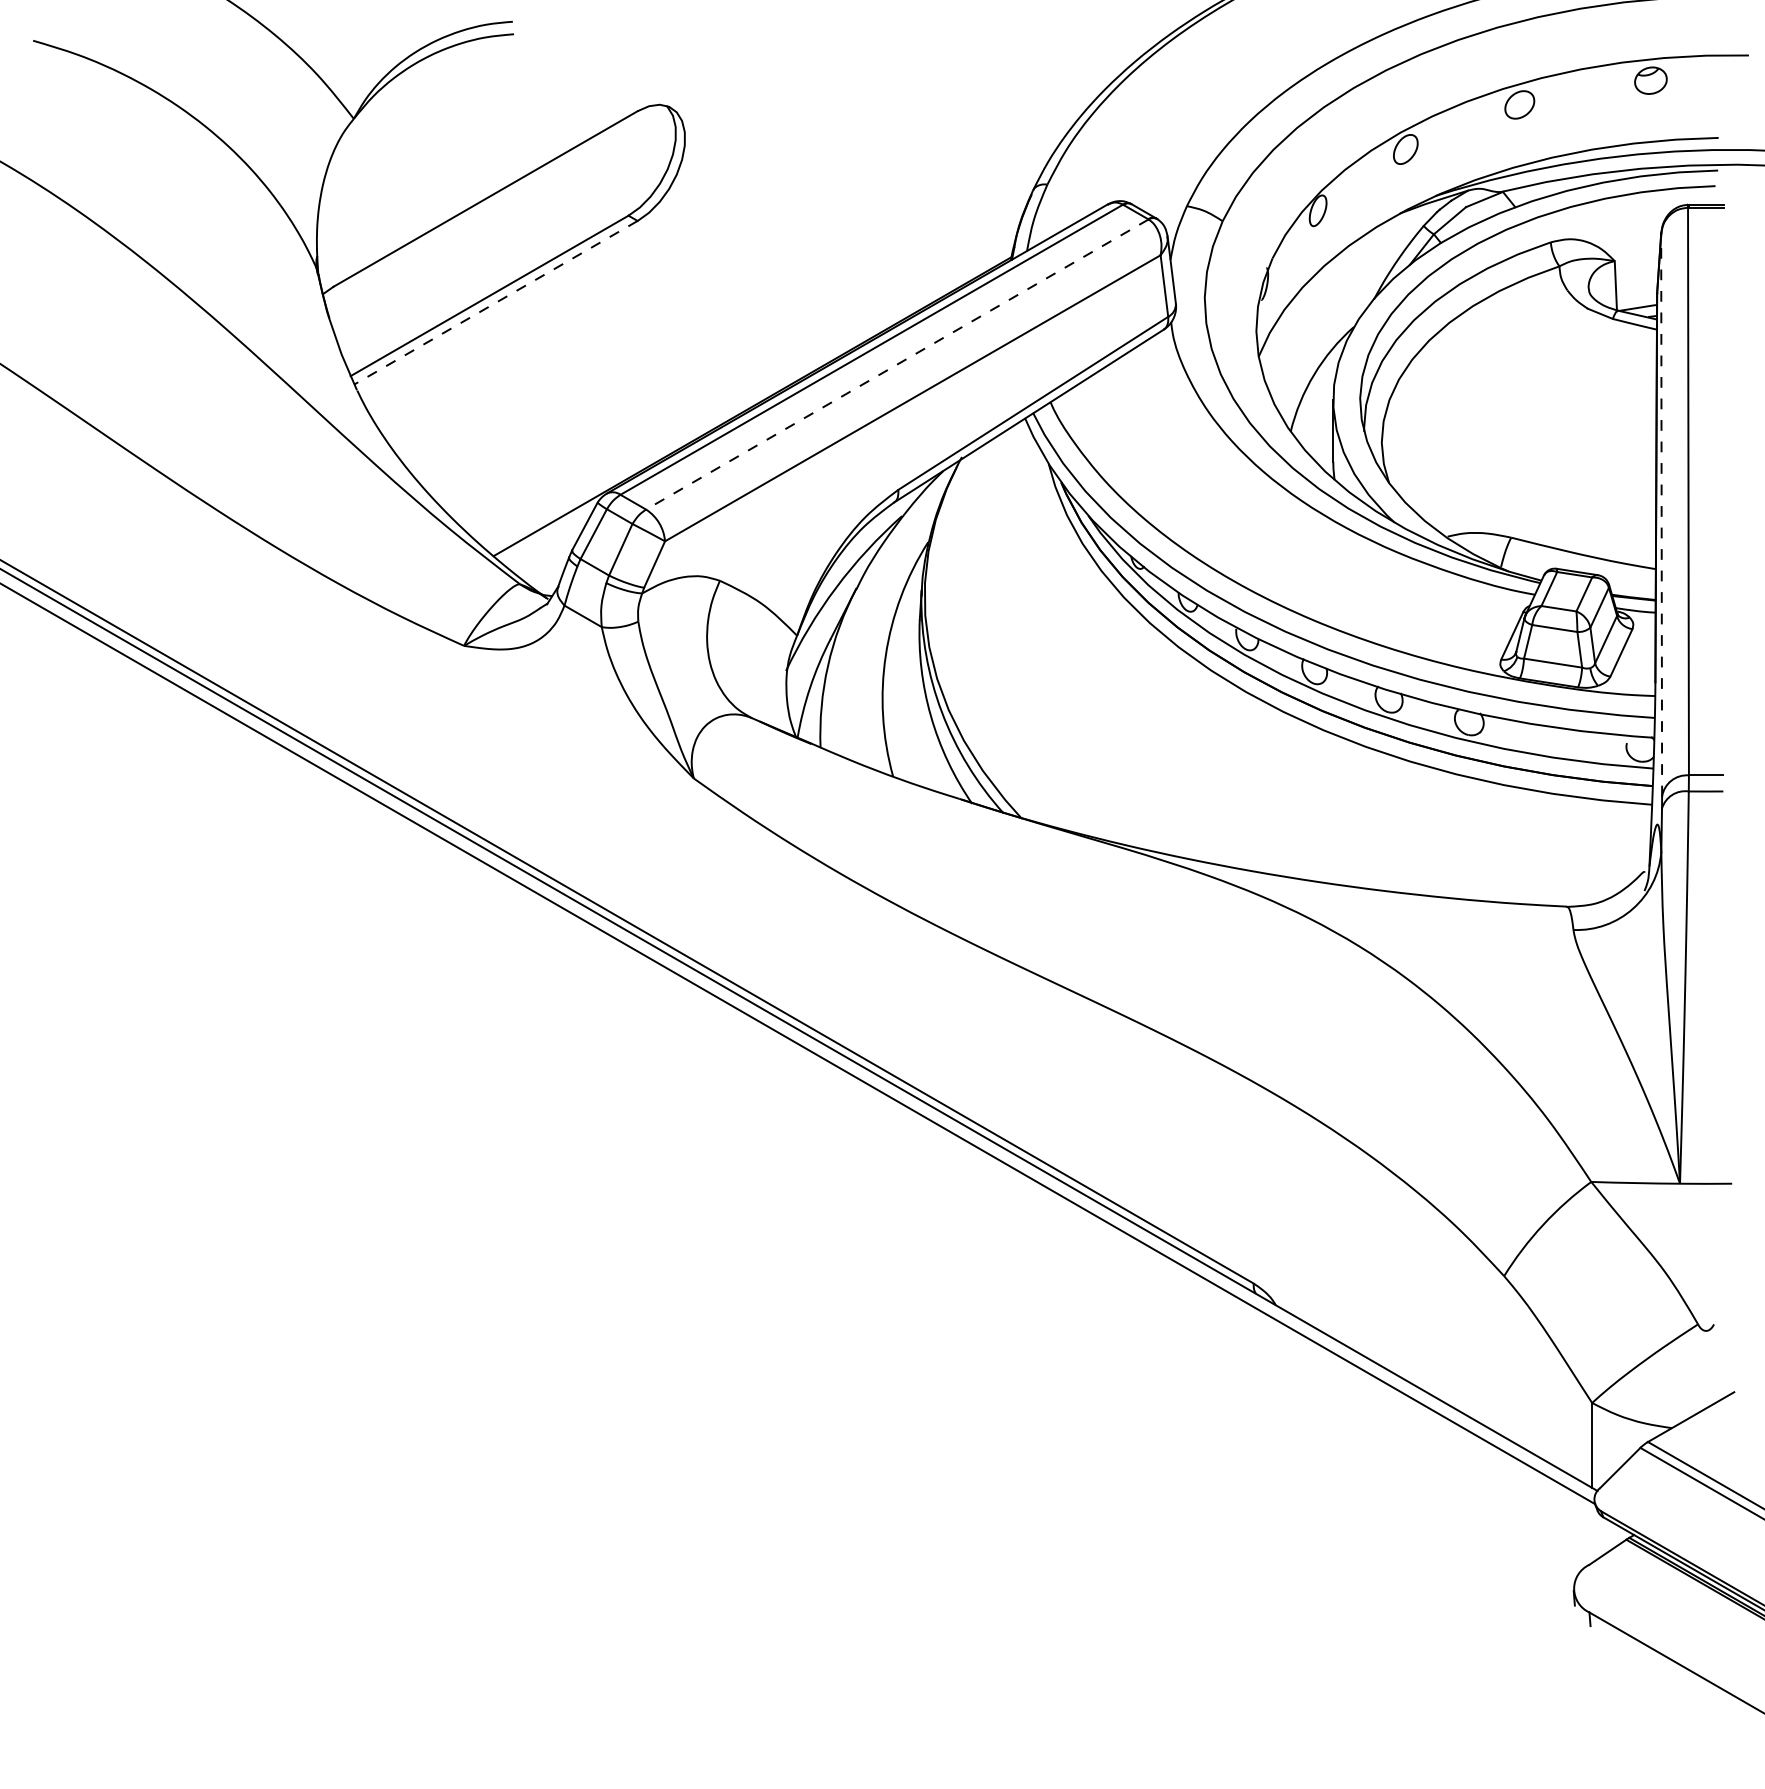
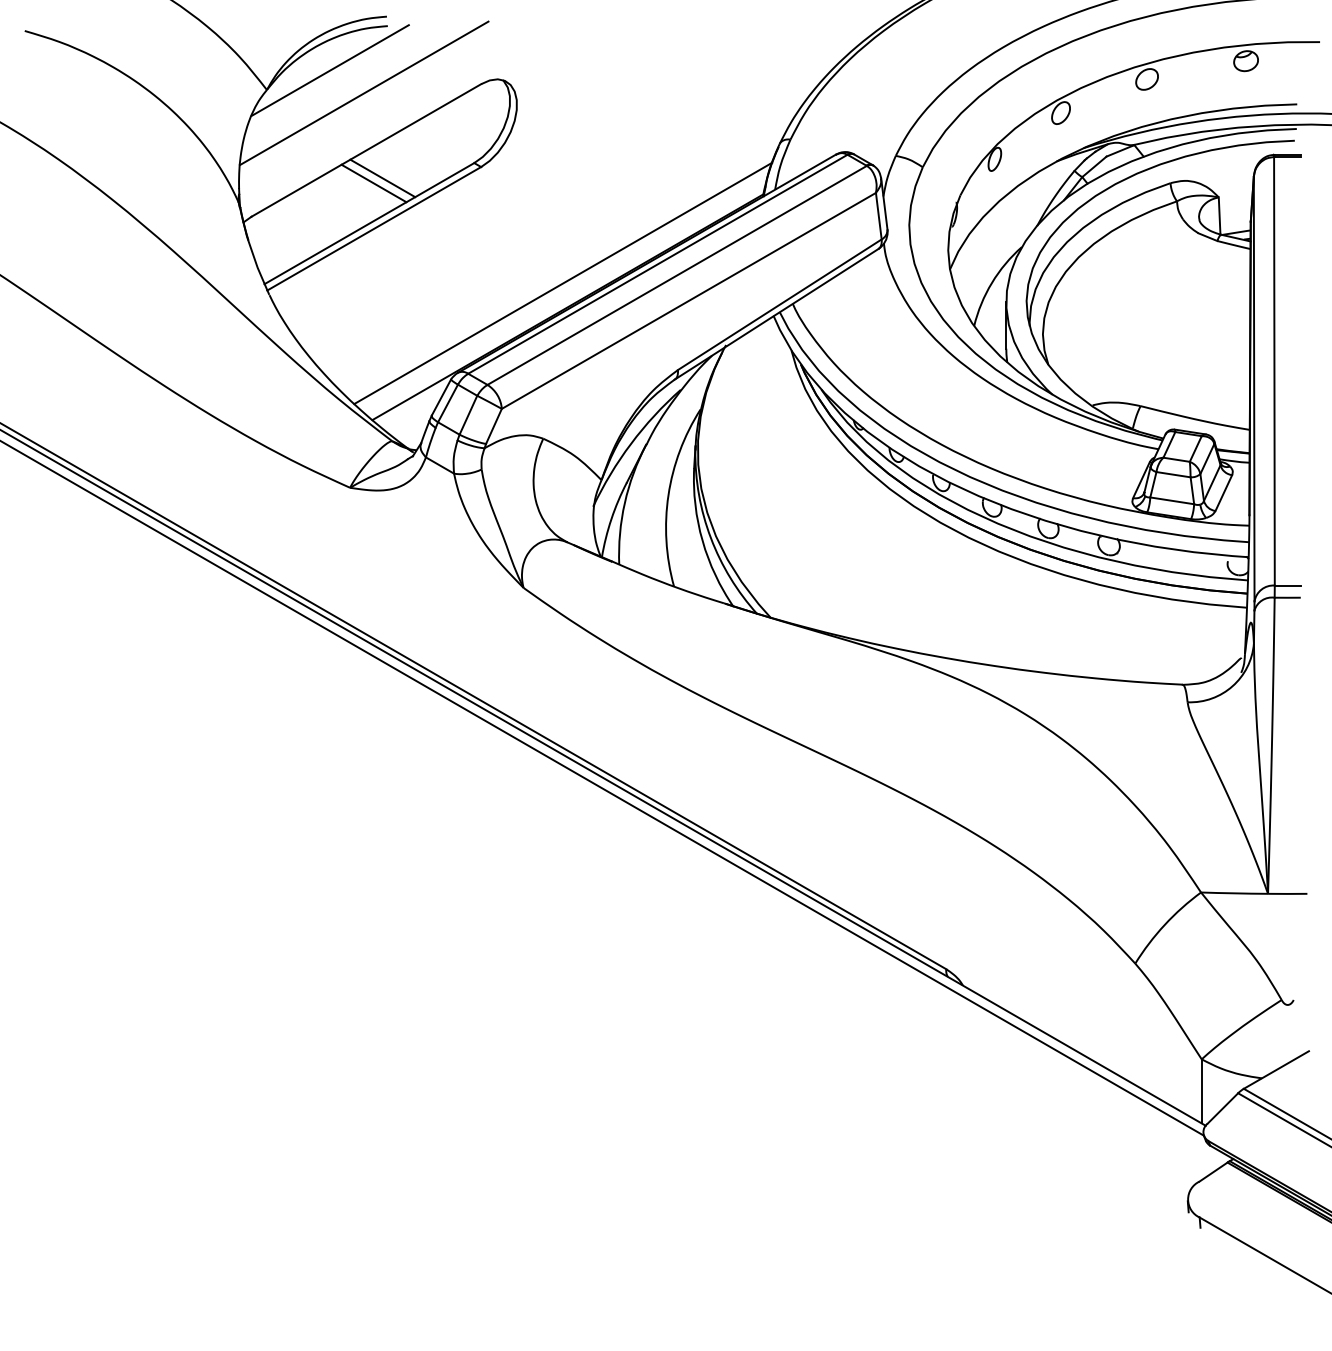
line: (437, 93) -> (330, 70), added
line: (482, 123) -> (364, 93), added
line: (507, 235) -> (382, 178), added
line: (495, 242) -> (373, 183), added
line: (496, 302) -> (374, 228), dashed -> solid
line: (896, 364) -> (676, 275), dashed -> solid
line: (746, 374) -> (563, 282), added
line: (1661, 514) -> (1254, 388), dashed -> solid

